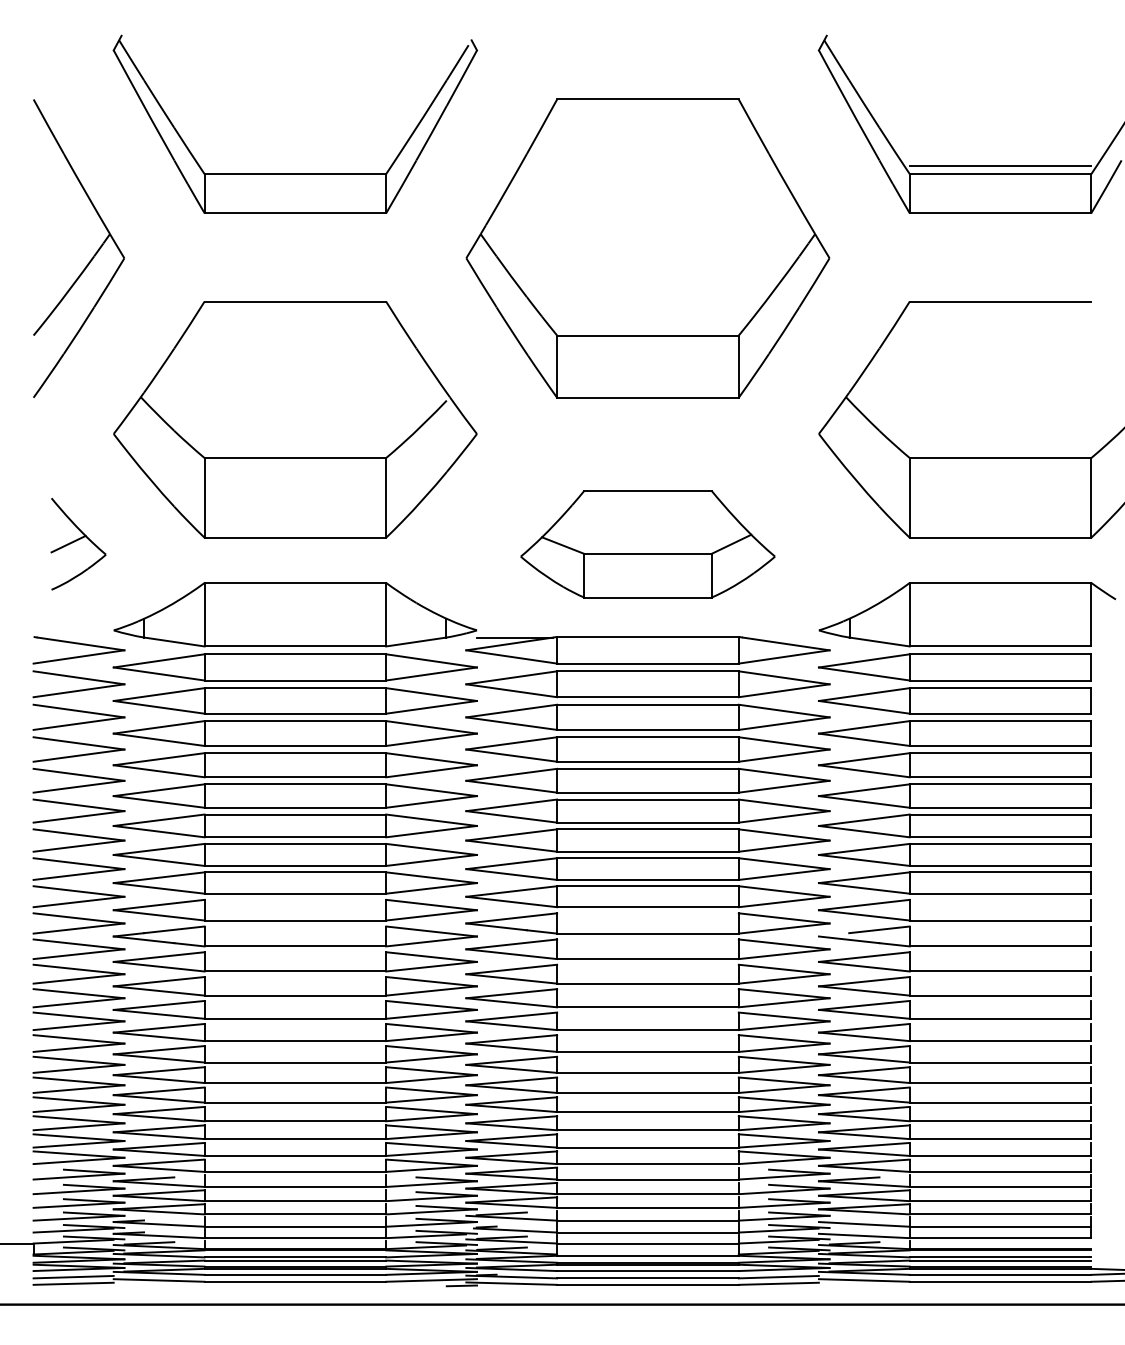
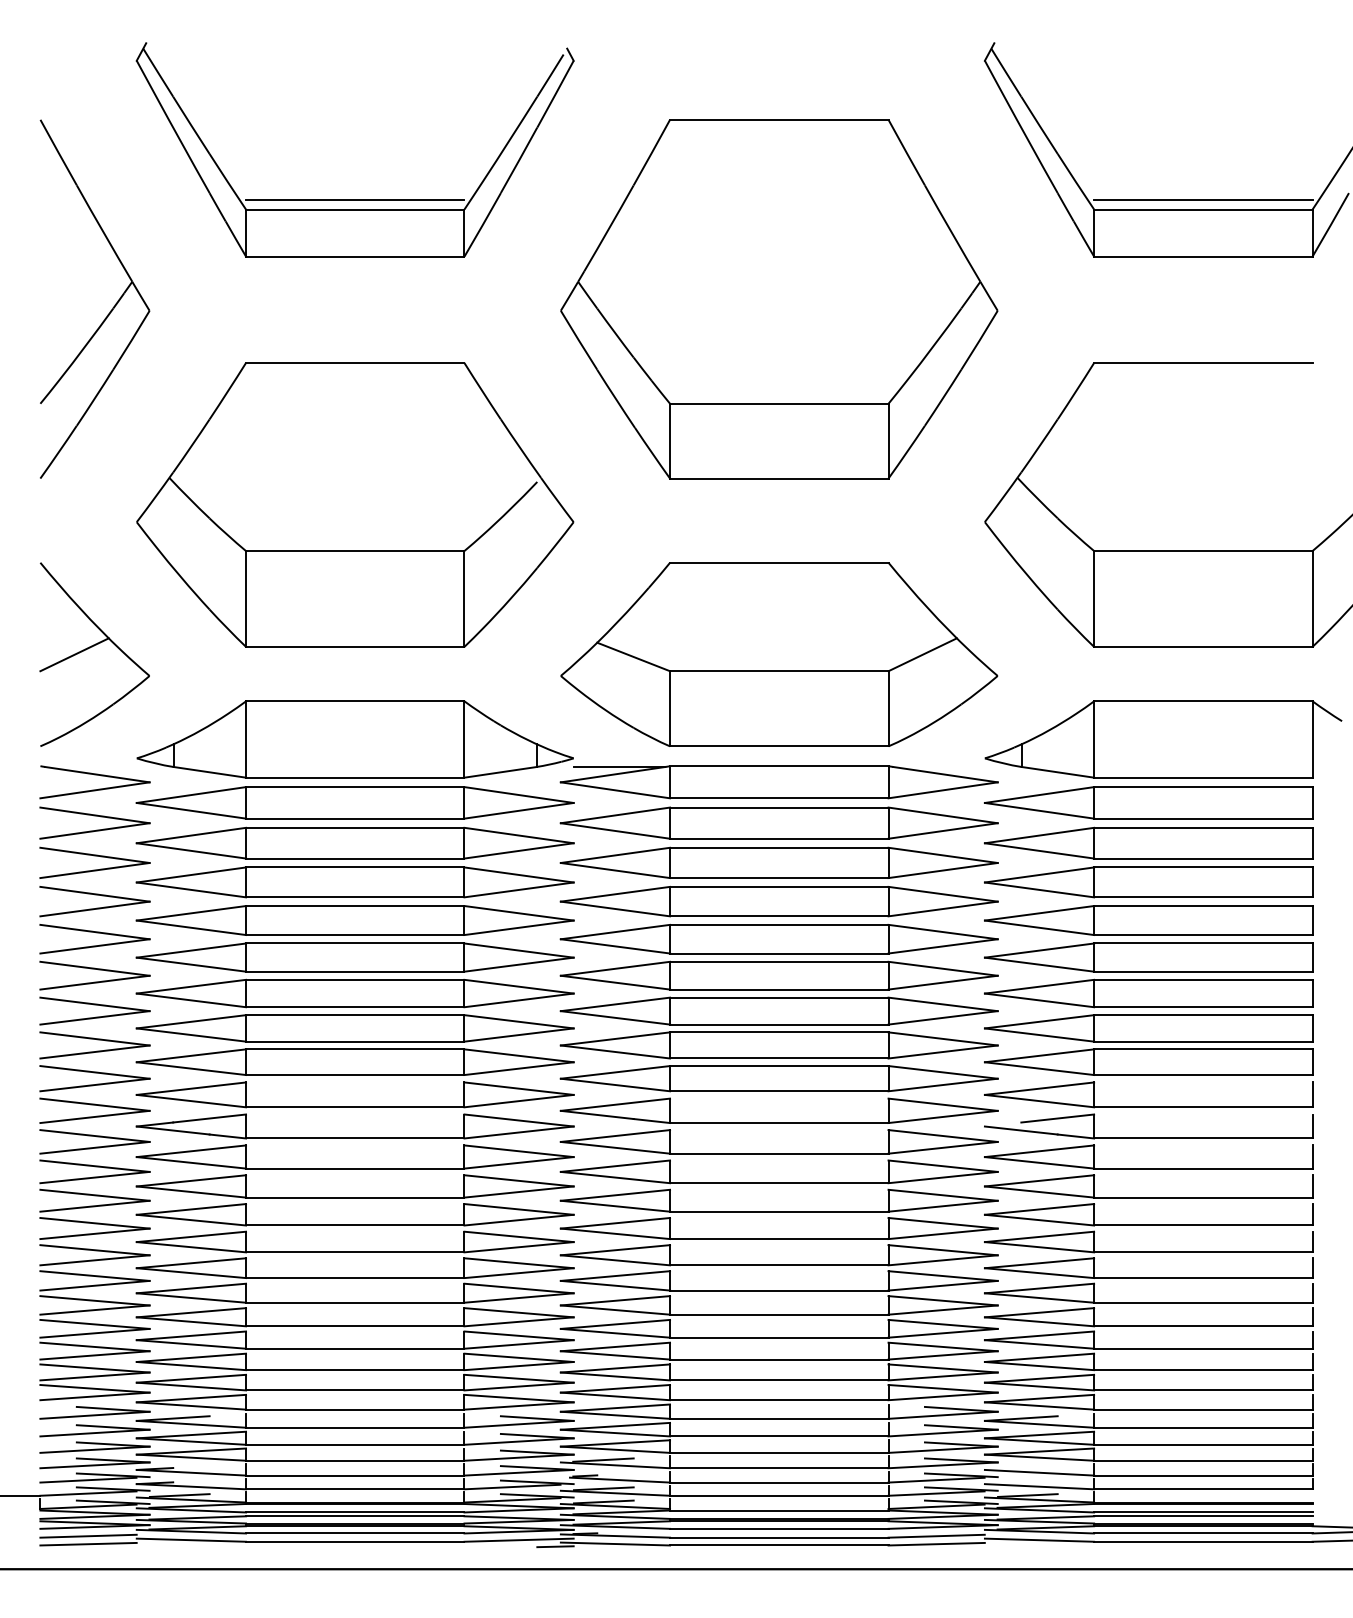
line: (295, 166) -> (355, 200), added
part: (78, 543) -> (94, 653), size x1.67
part: (647, 544) -> (778, 655), size x1.43

